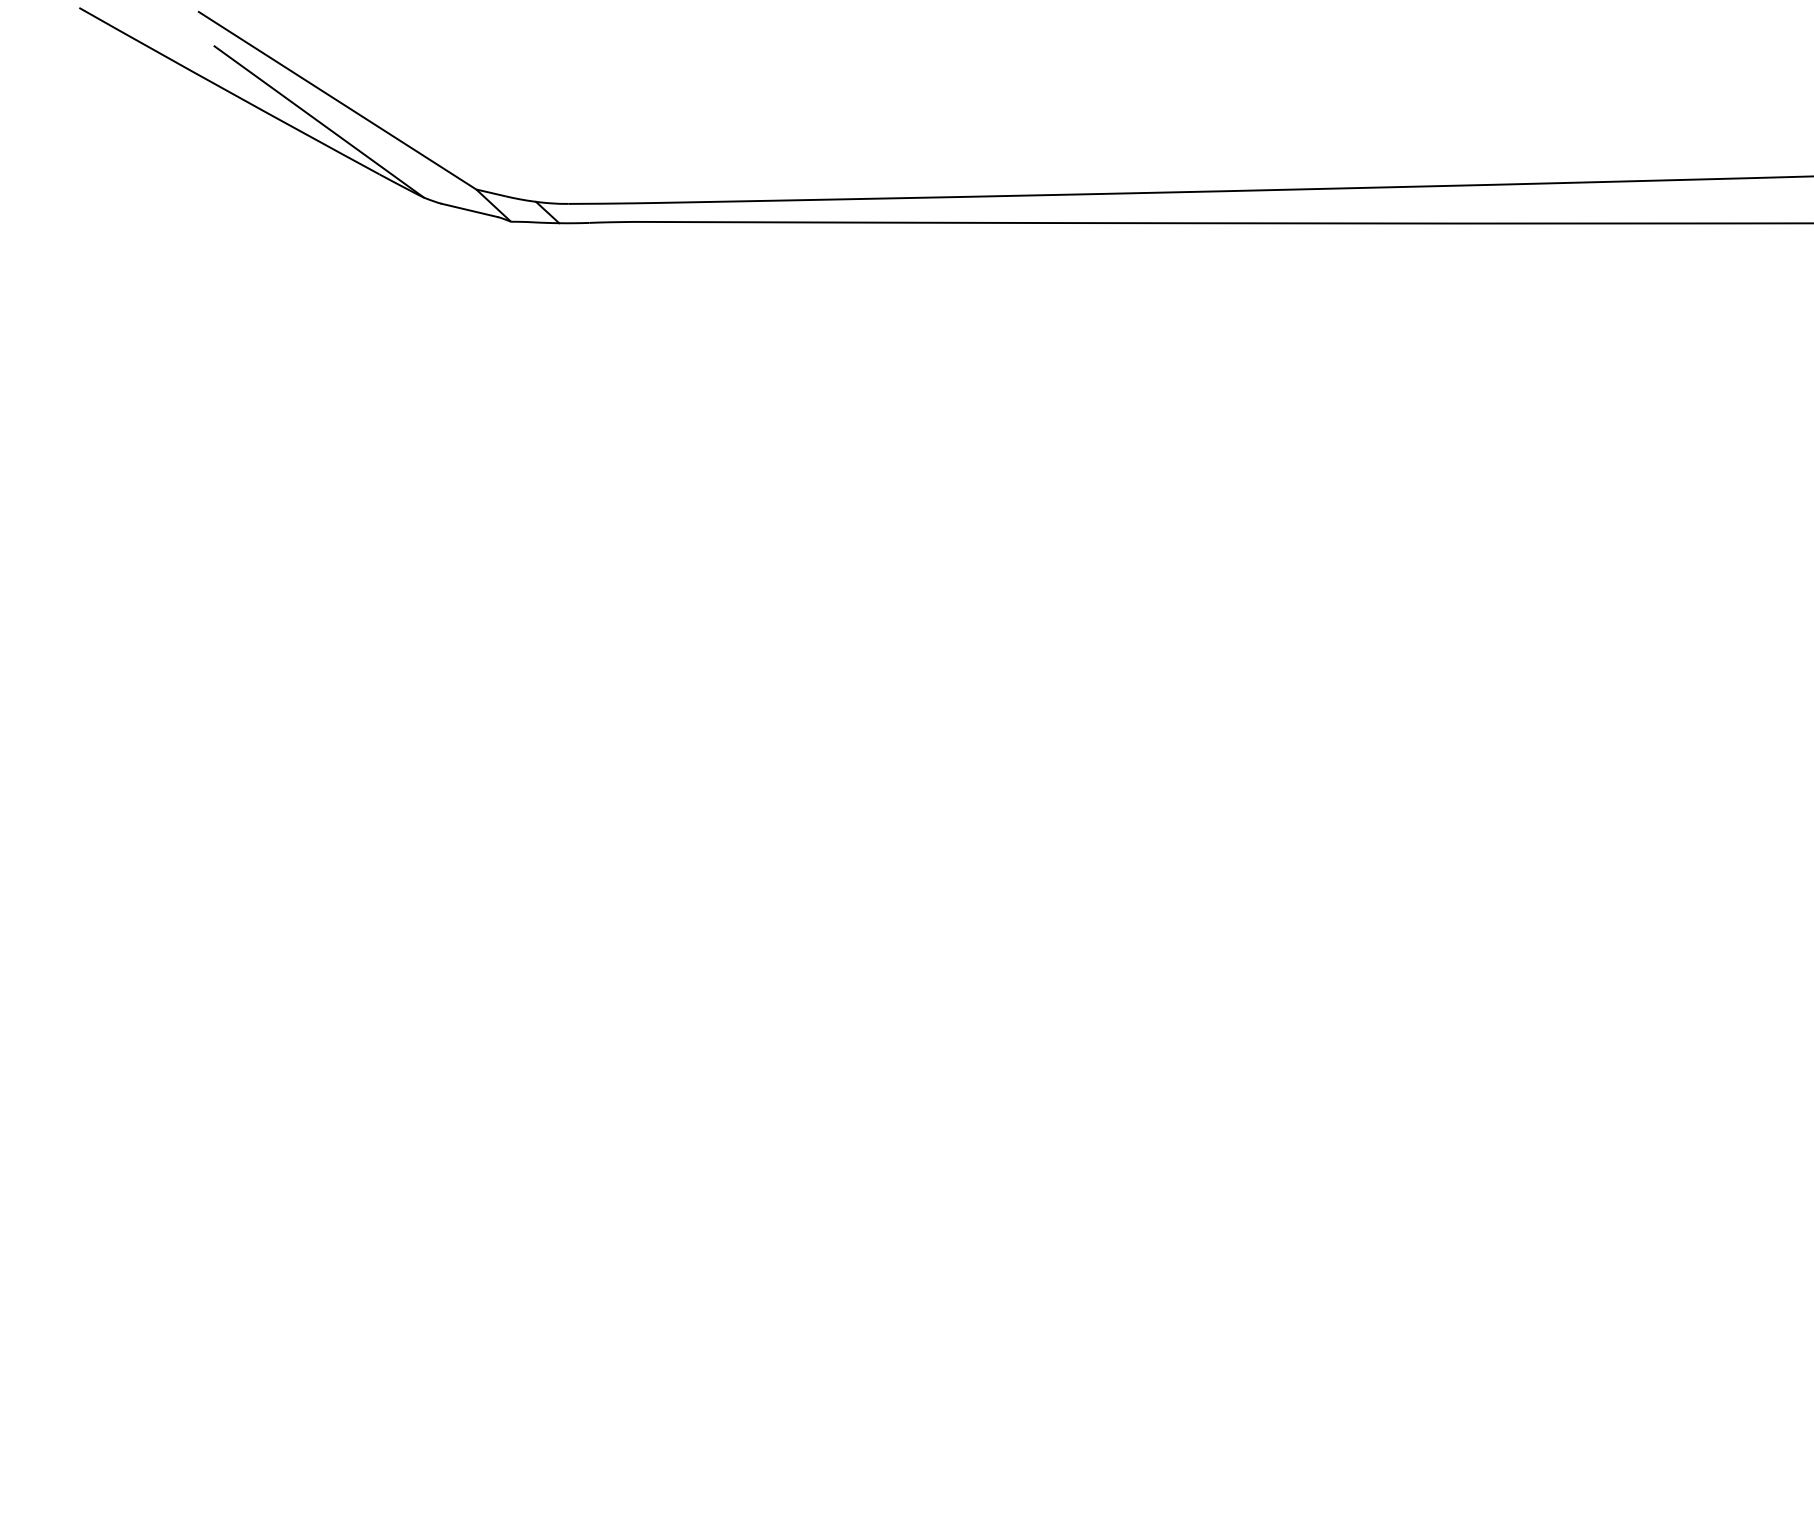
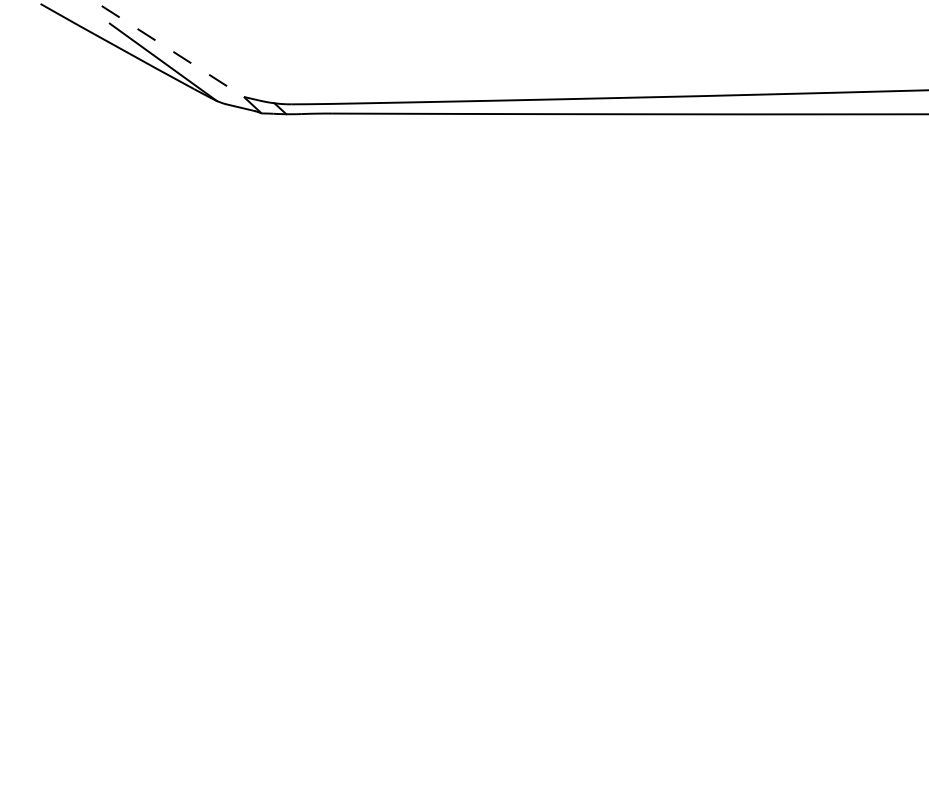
line: (338, 100) -> (173, 51), solid -> dashed

